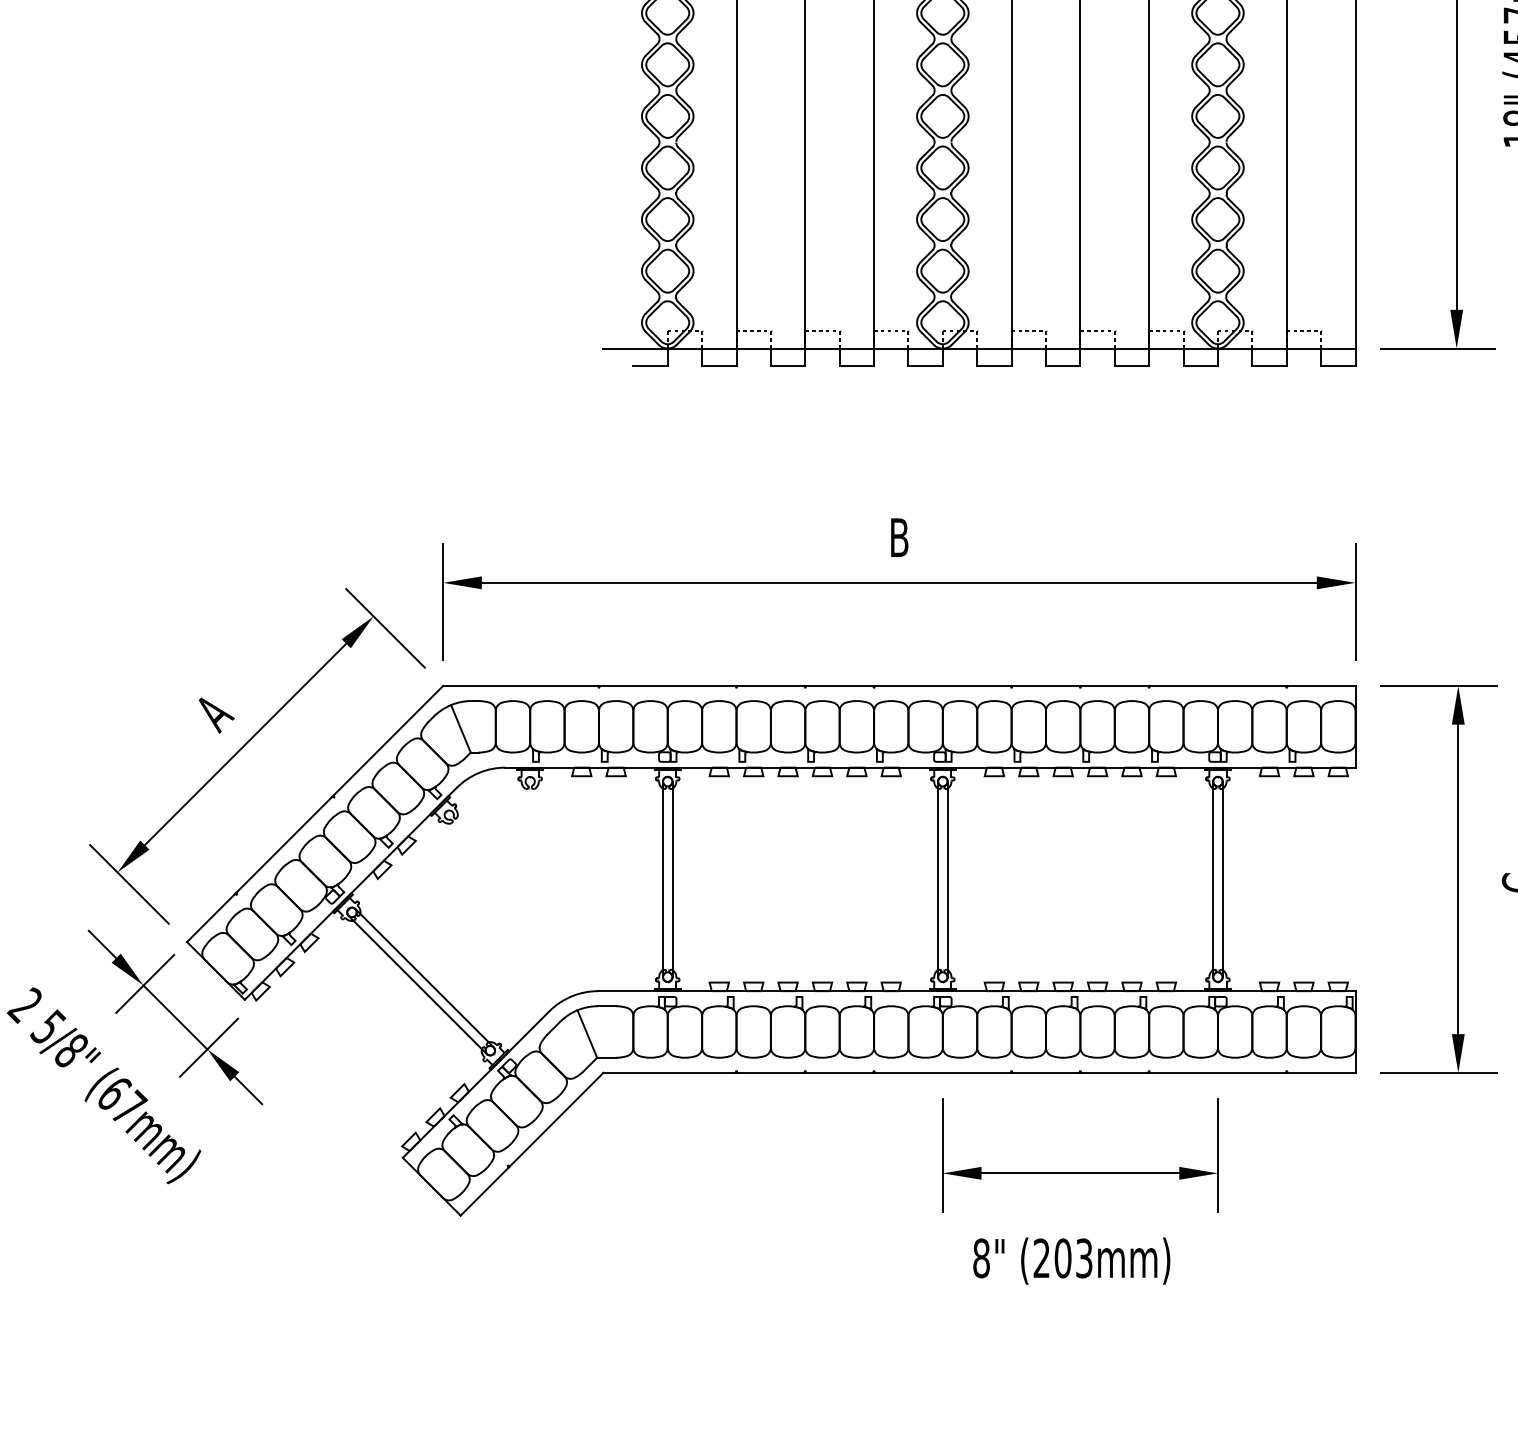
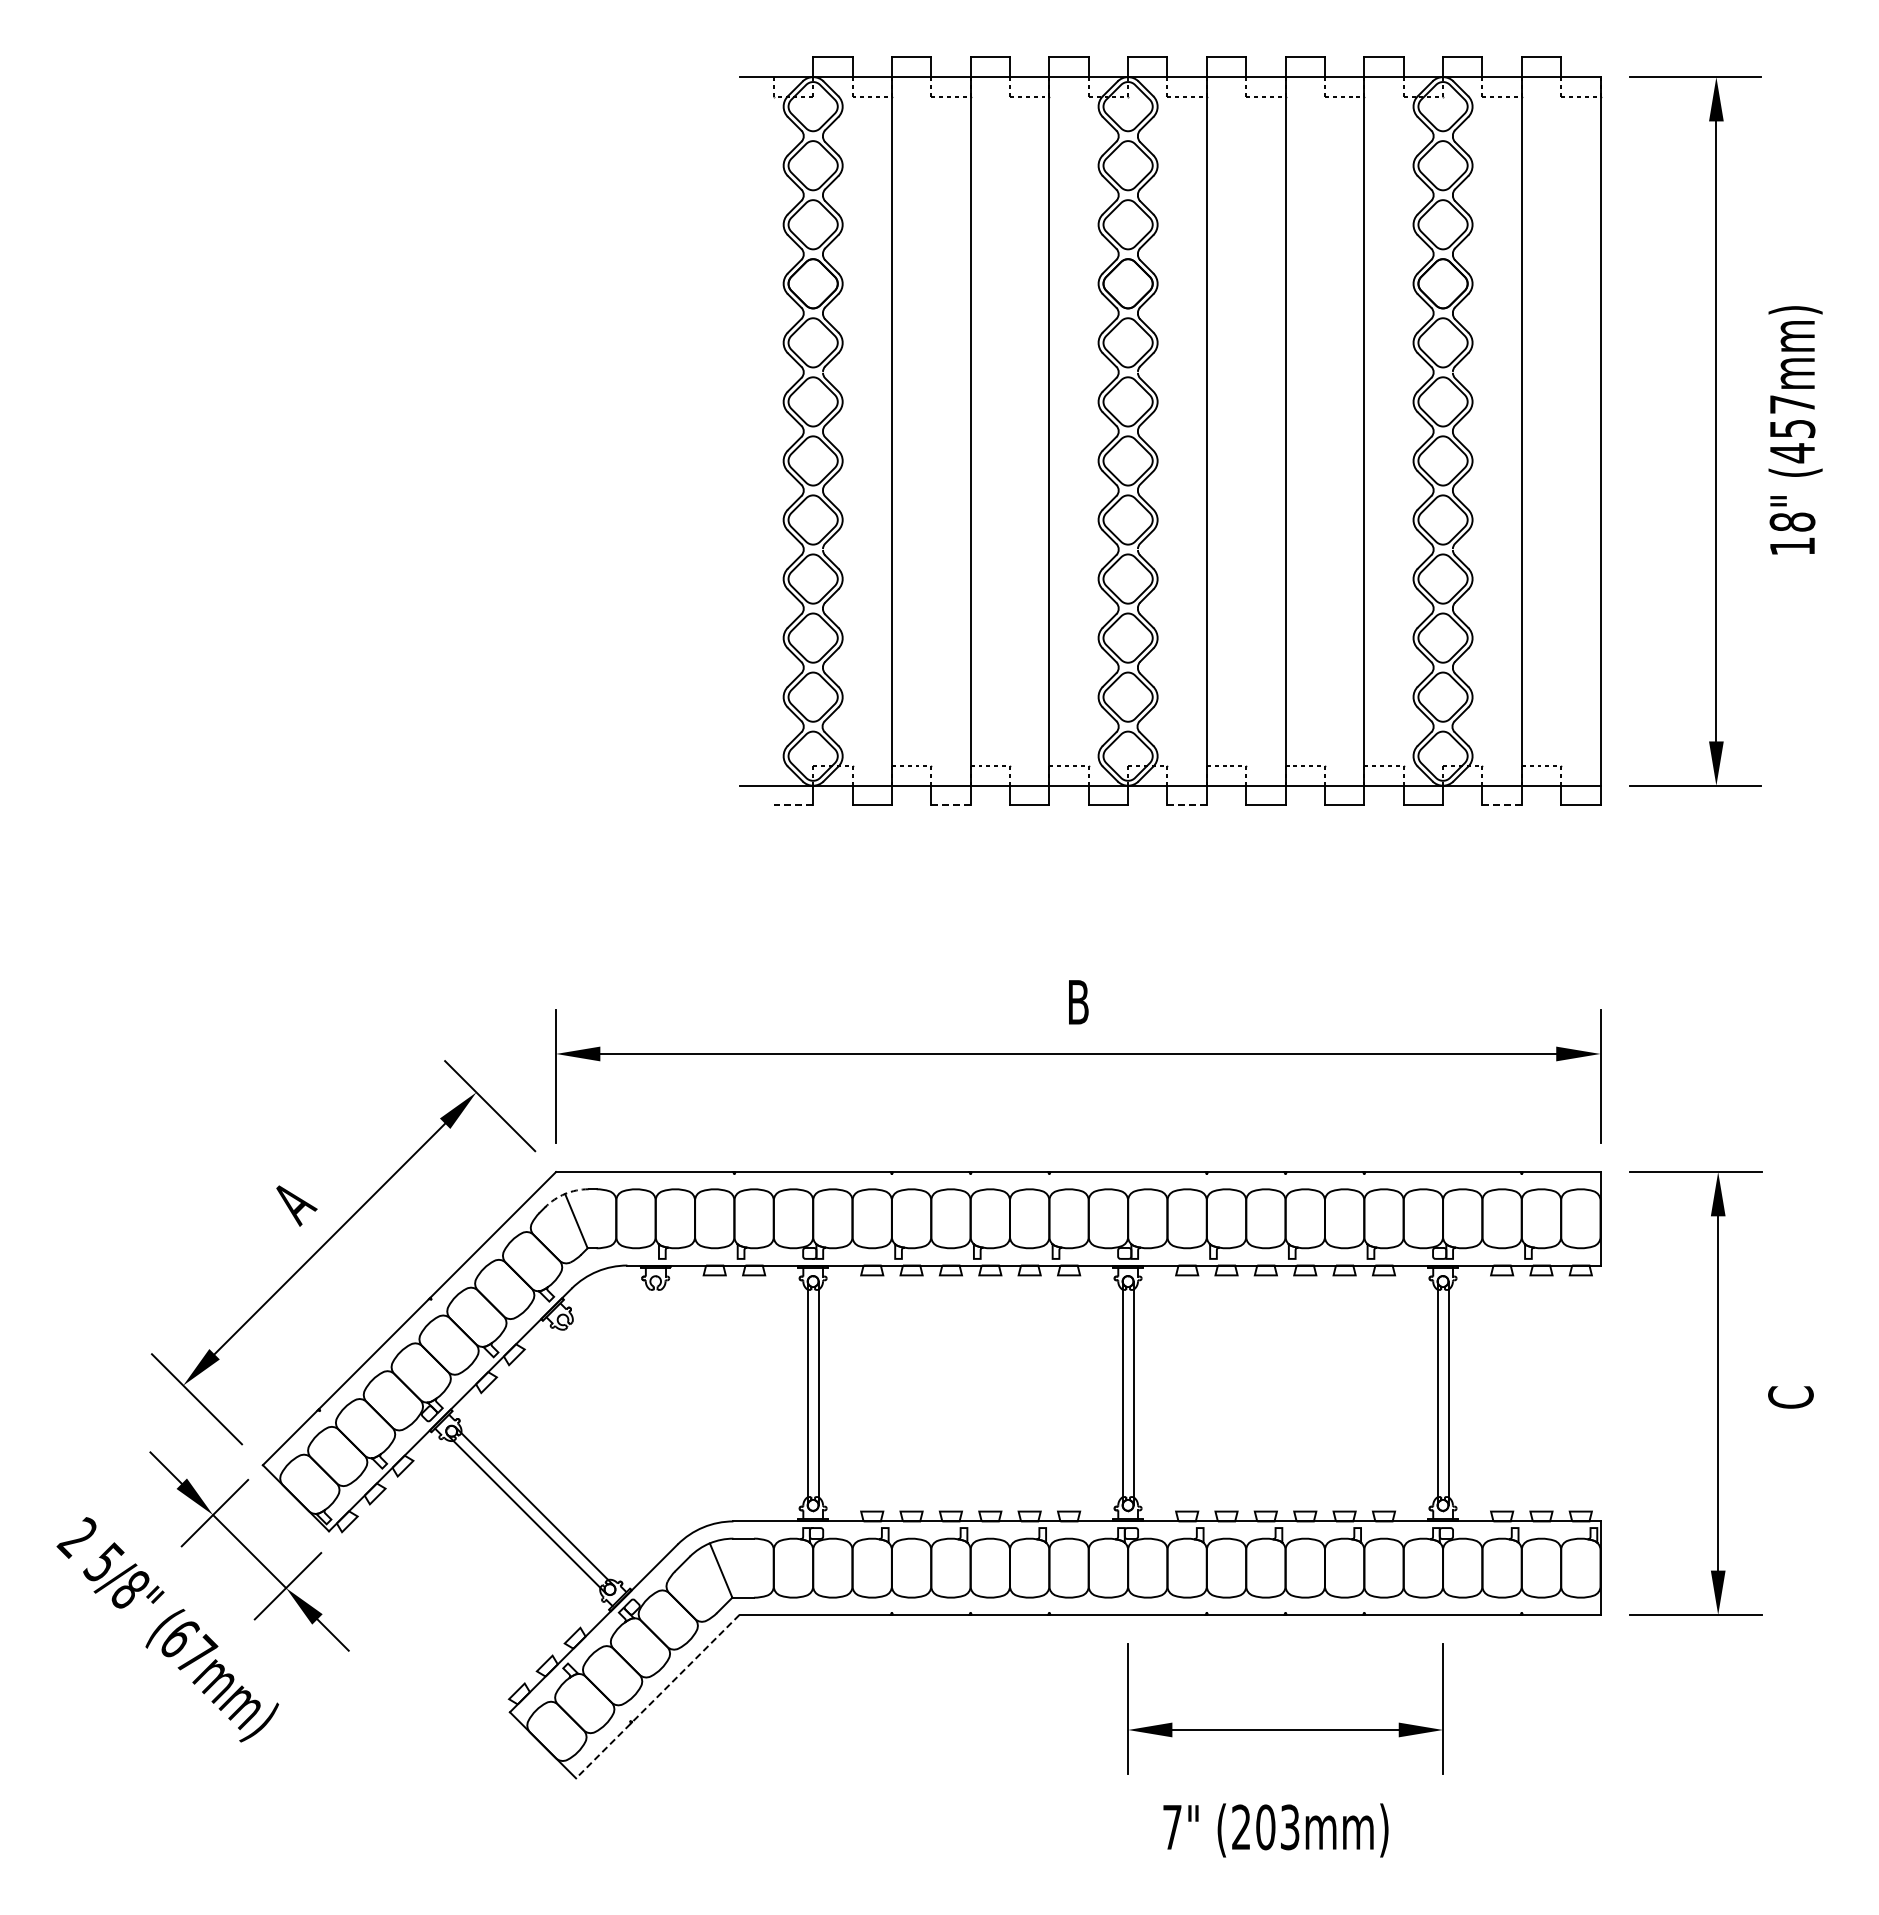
line: (650, 365) -> (793, 805), solid -> dashed
line: (787, 365) -> (950, 805), solid -> dashed
line: (994, 365) -> (1187, 805), solid -> dashed
line: (1269, 365) -> (1502, 805), solid -> dashed
arc: (451, 704) -> (565, 1193), solid -> dashed
line: (531, 1144) -> (657, 1696), solid -> dashed
text: (981, 1258) -> (1172, 1827), 8" -> 7"

